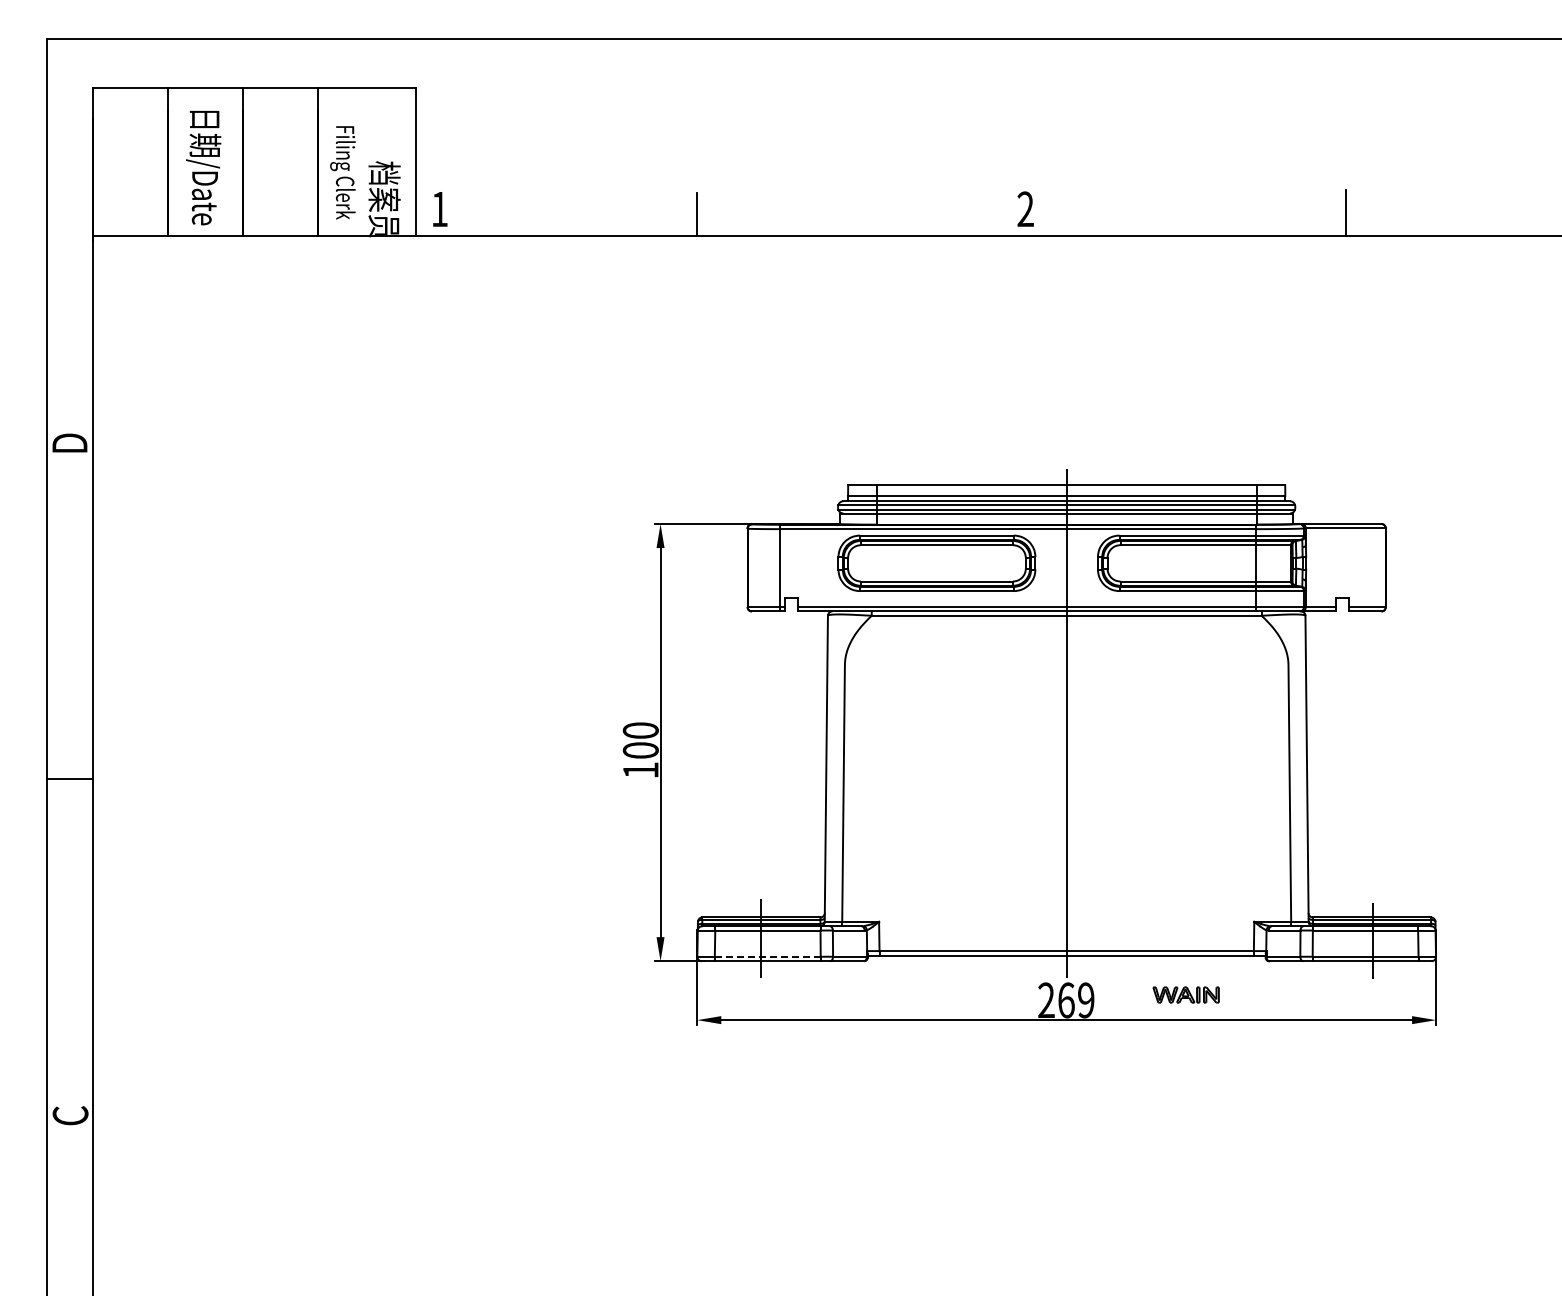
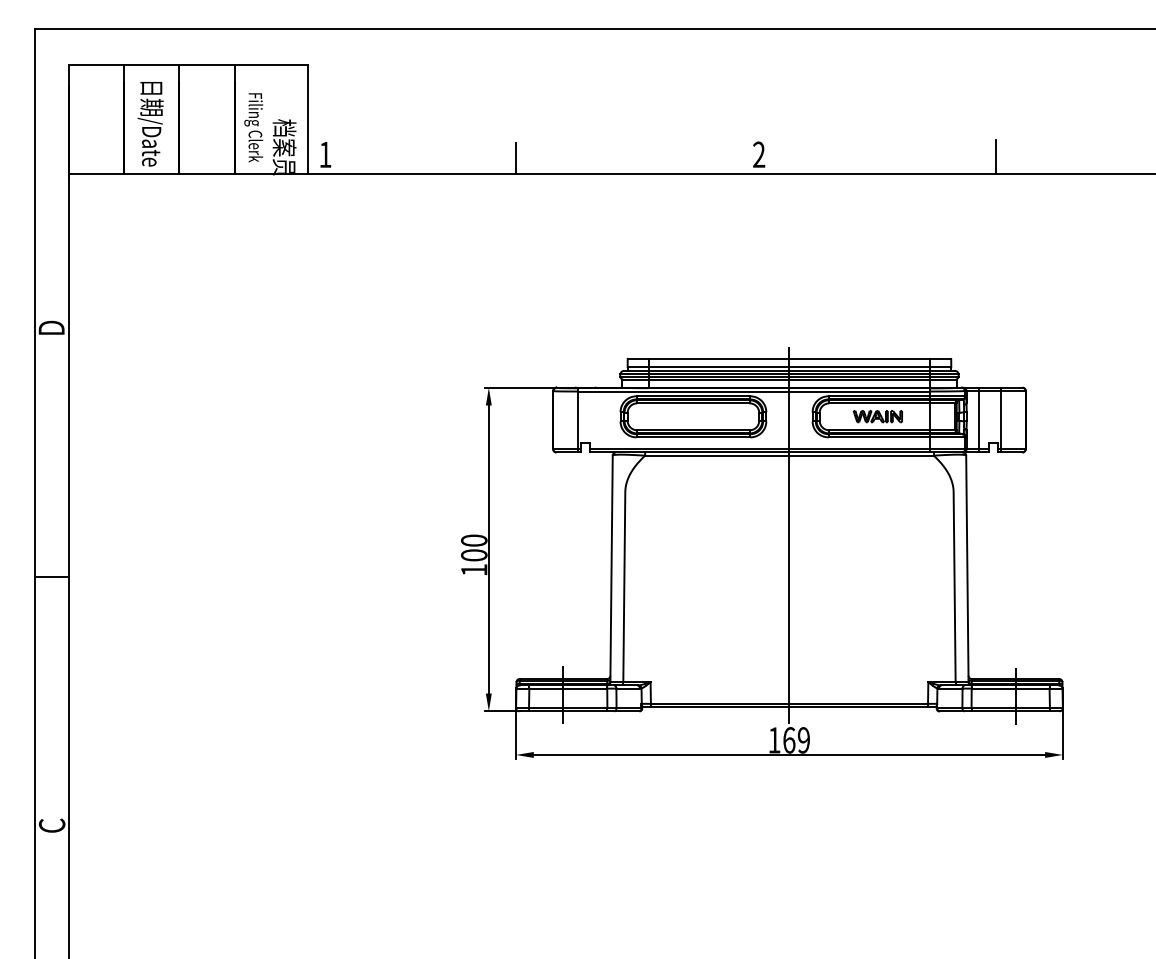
line: (1323, 567) -> (979, 419), added
line: (1353, 567) -> (1001, 419), added
line: (767, 956) -> (568, 707), dashed -> solid
part: (1185, 994) -> (877, 416), moved
text: (1046, 999) -> (774, 739), 269 -> 169

